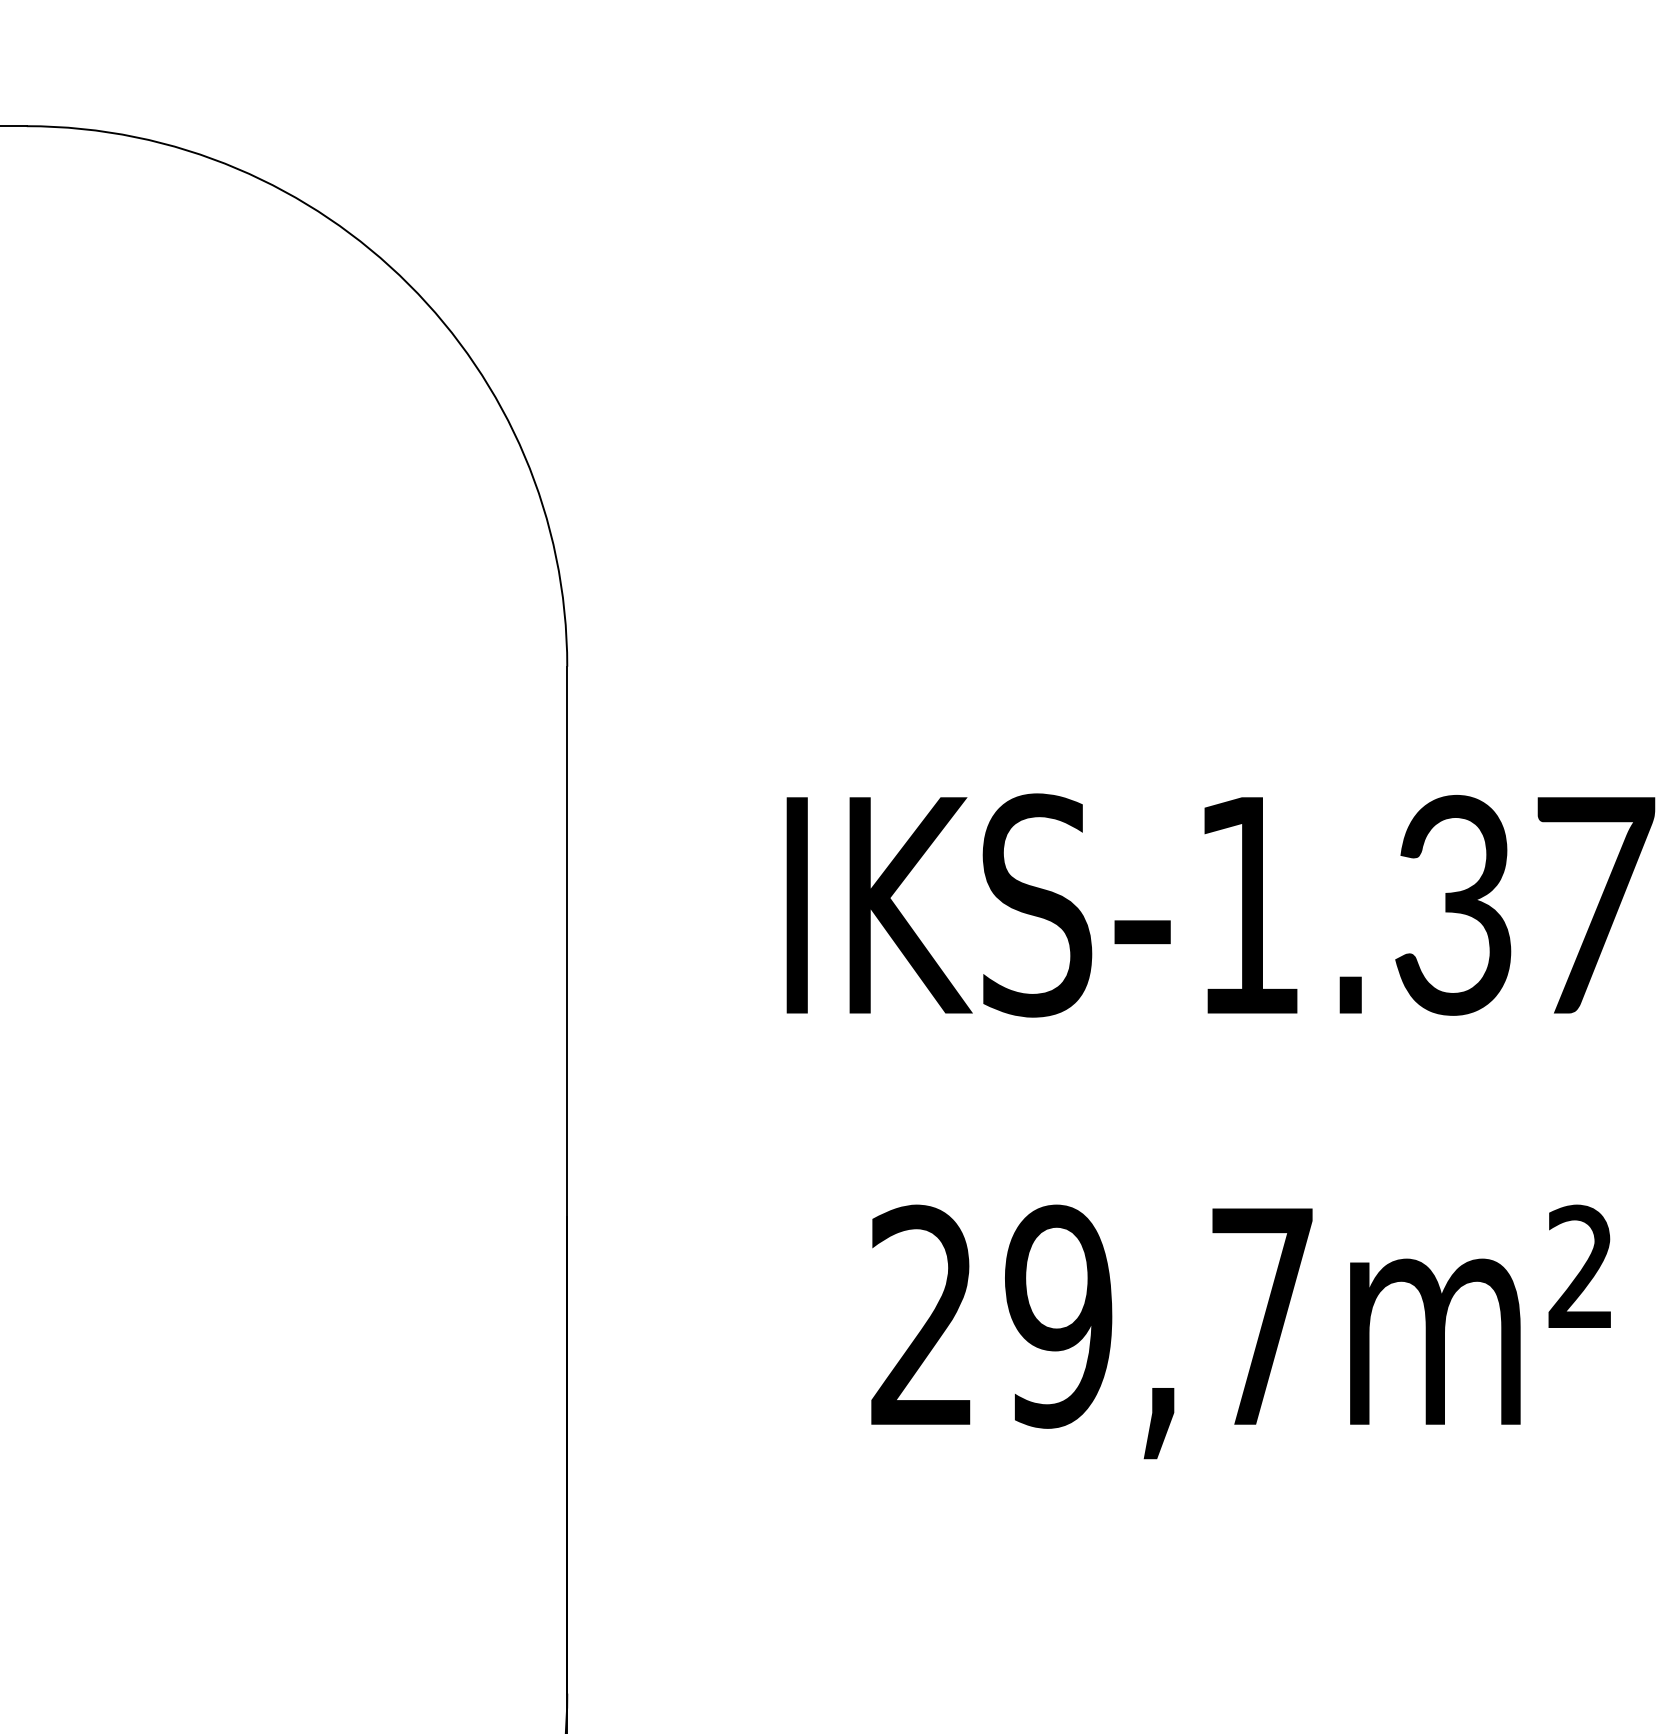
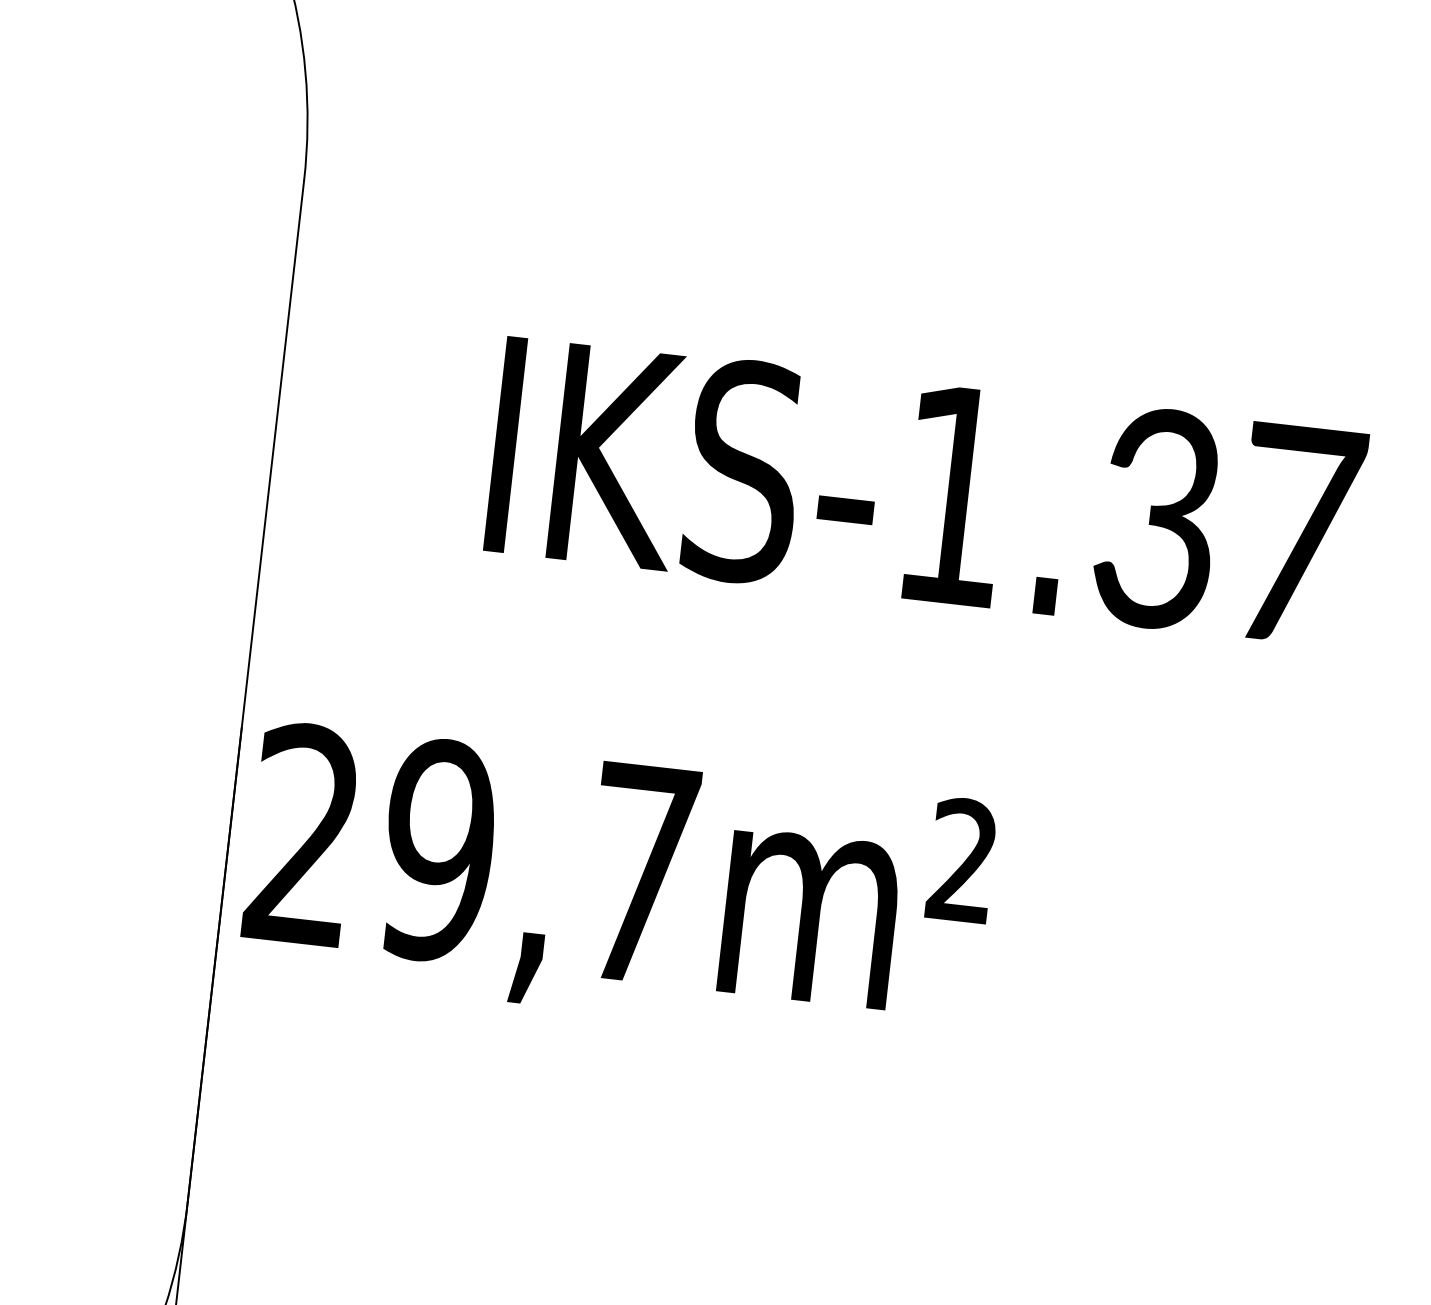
text: (1240, 1331) -> (617, 886), moved

